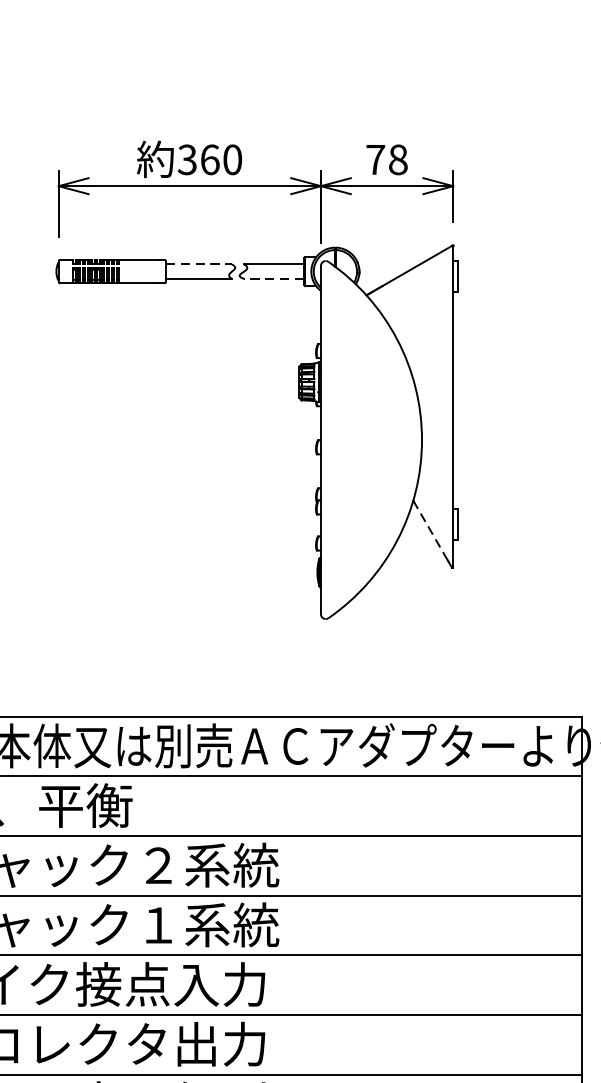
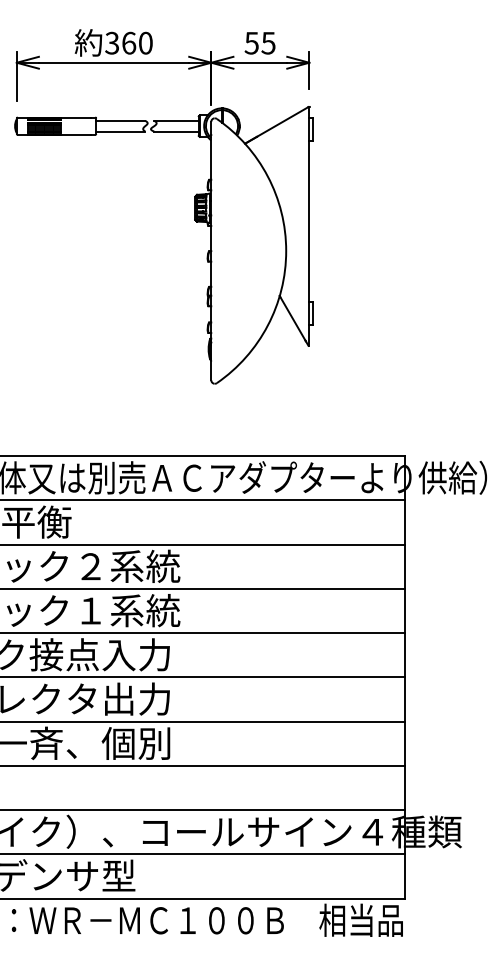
text: (385, 158) -> (259, 42), 78 -> 55
line: (198, 264) -> (120, 120), dashed -> solid
line: (274, 278) -> (176, 131), dashed -> solid
line: (430, 530) -> (292, 318), dashed -> solid

